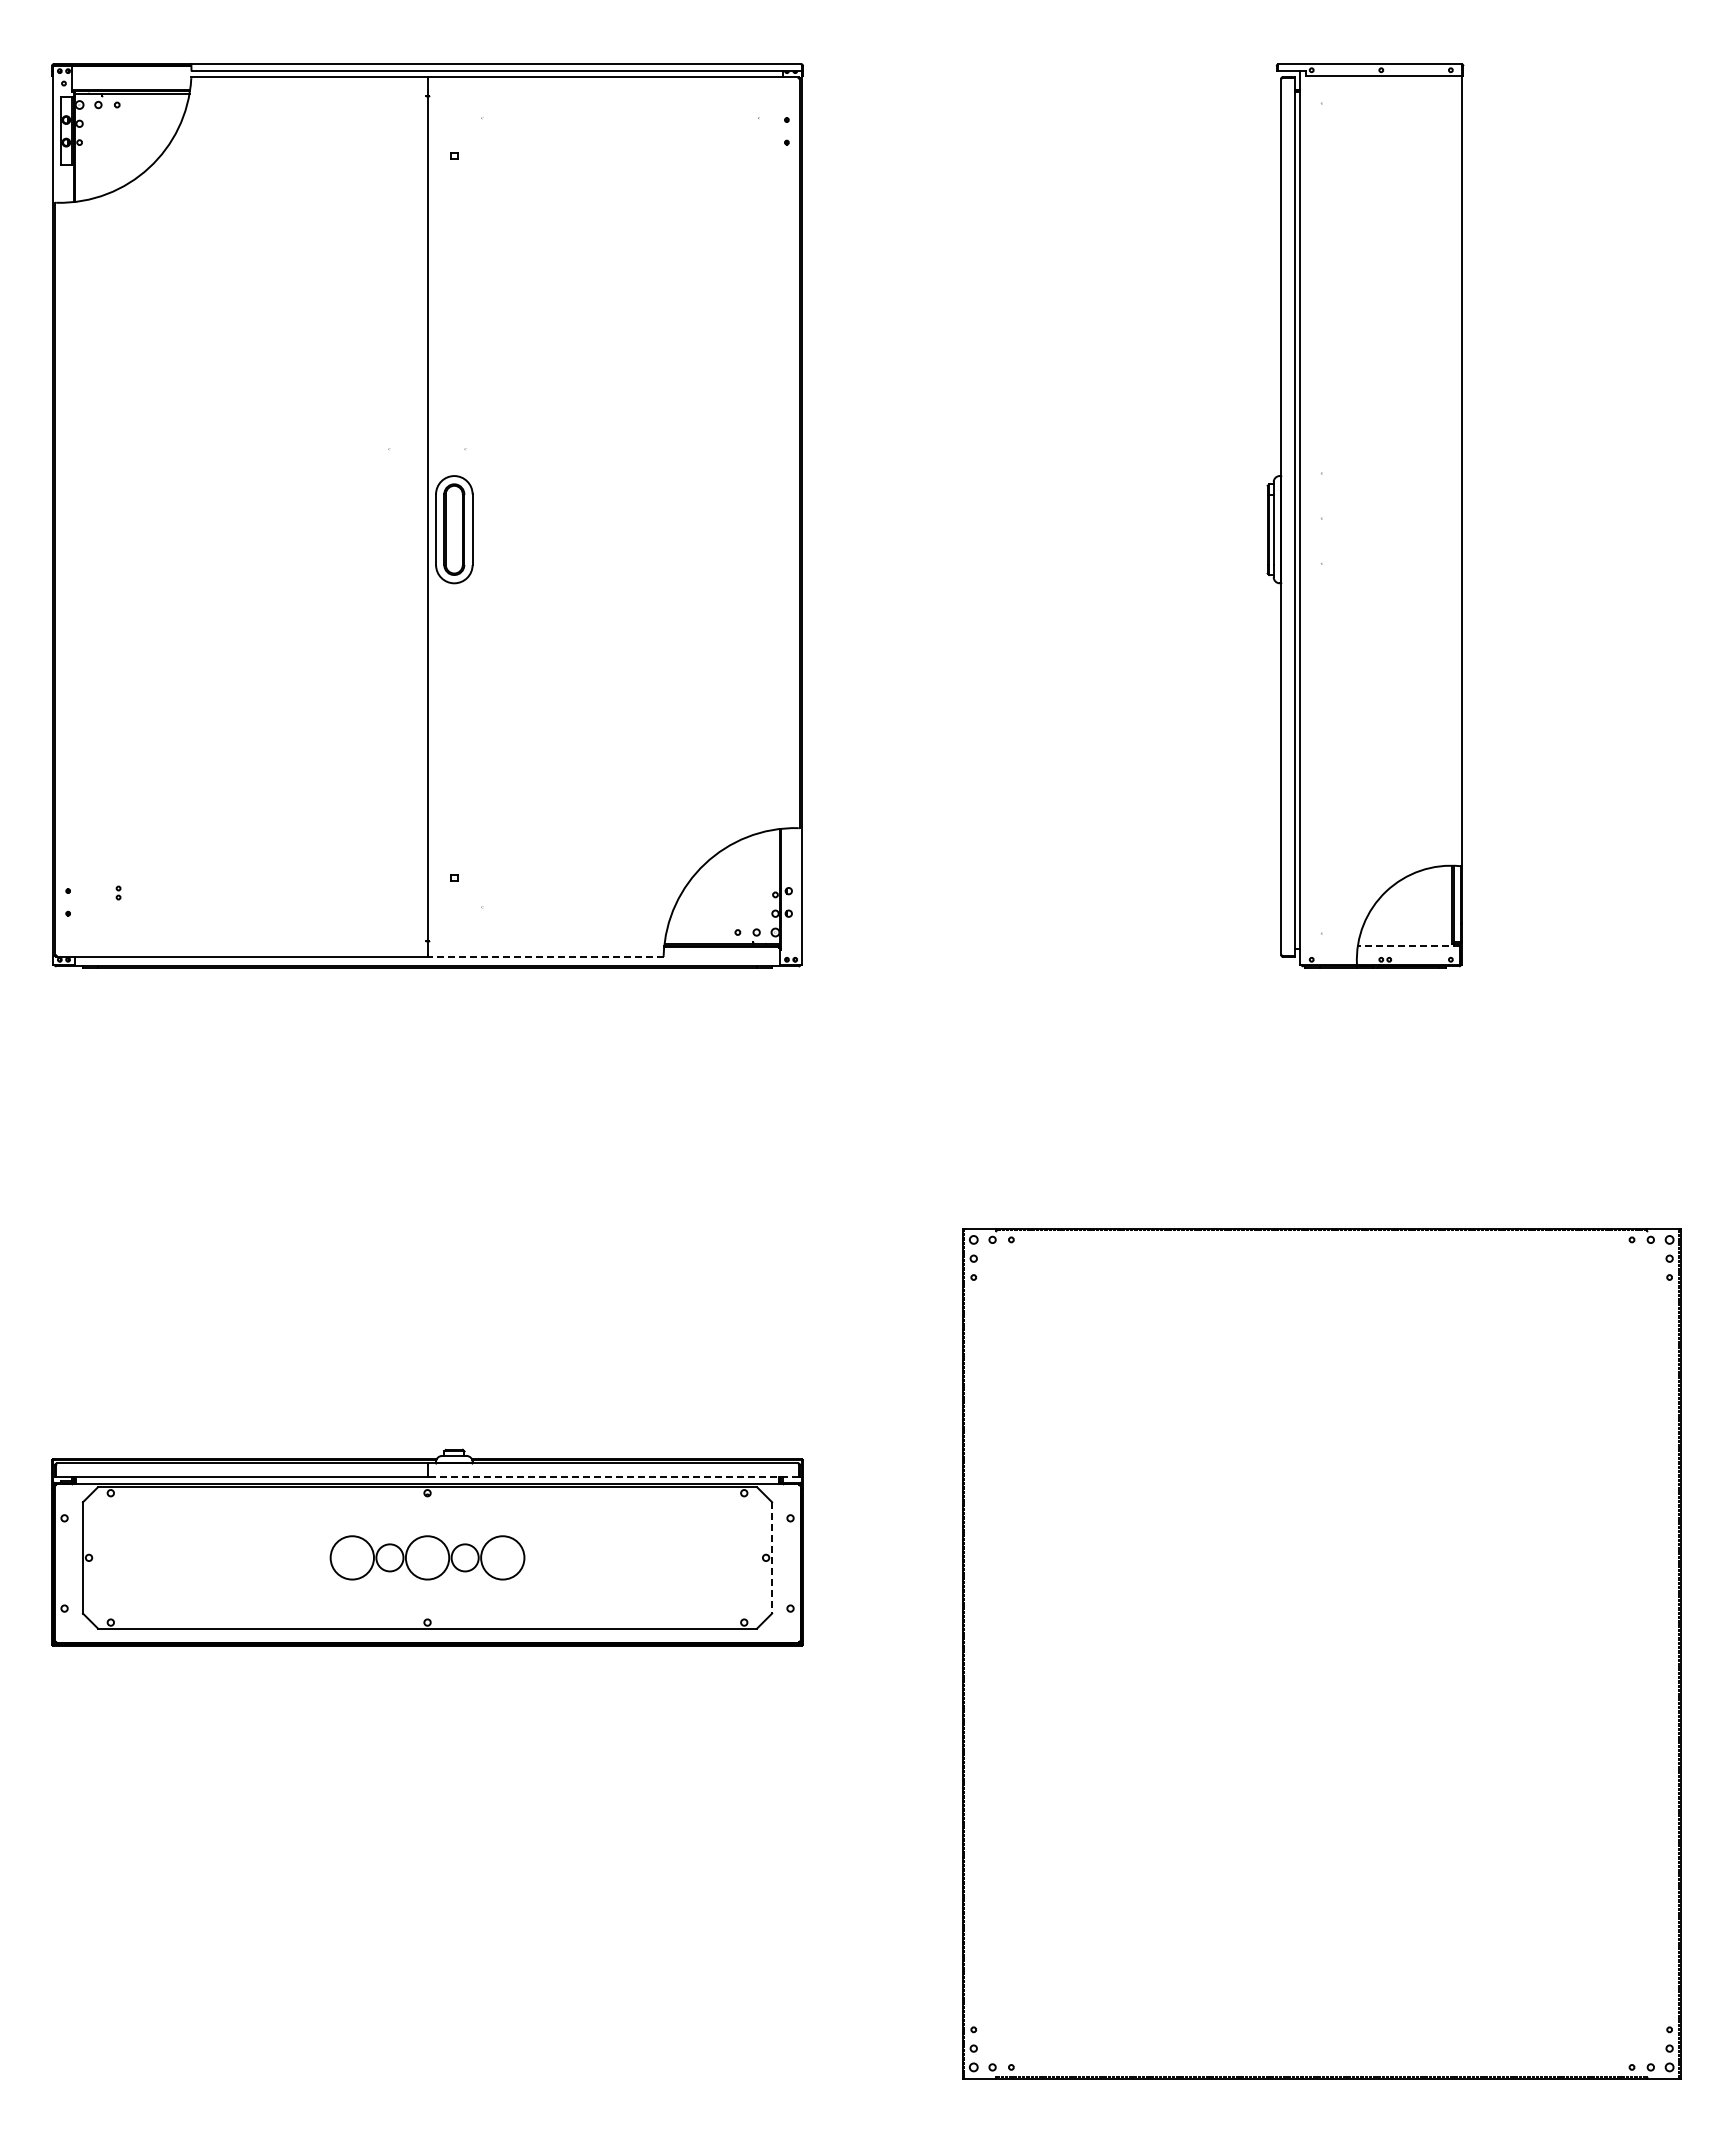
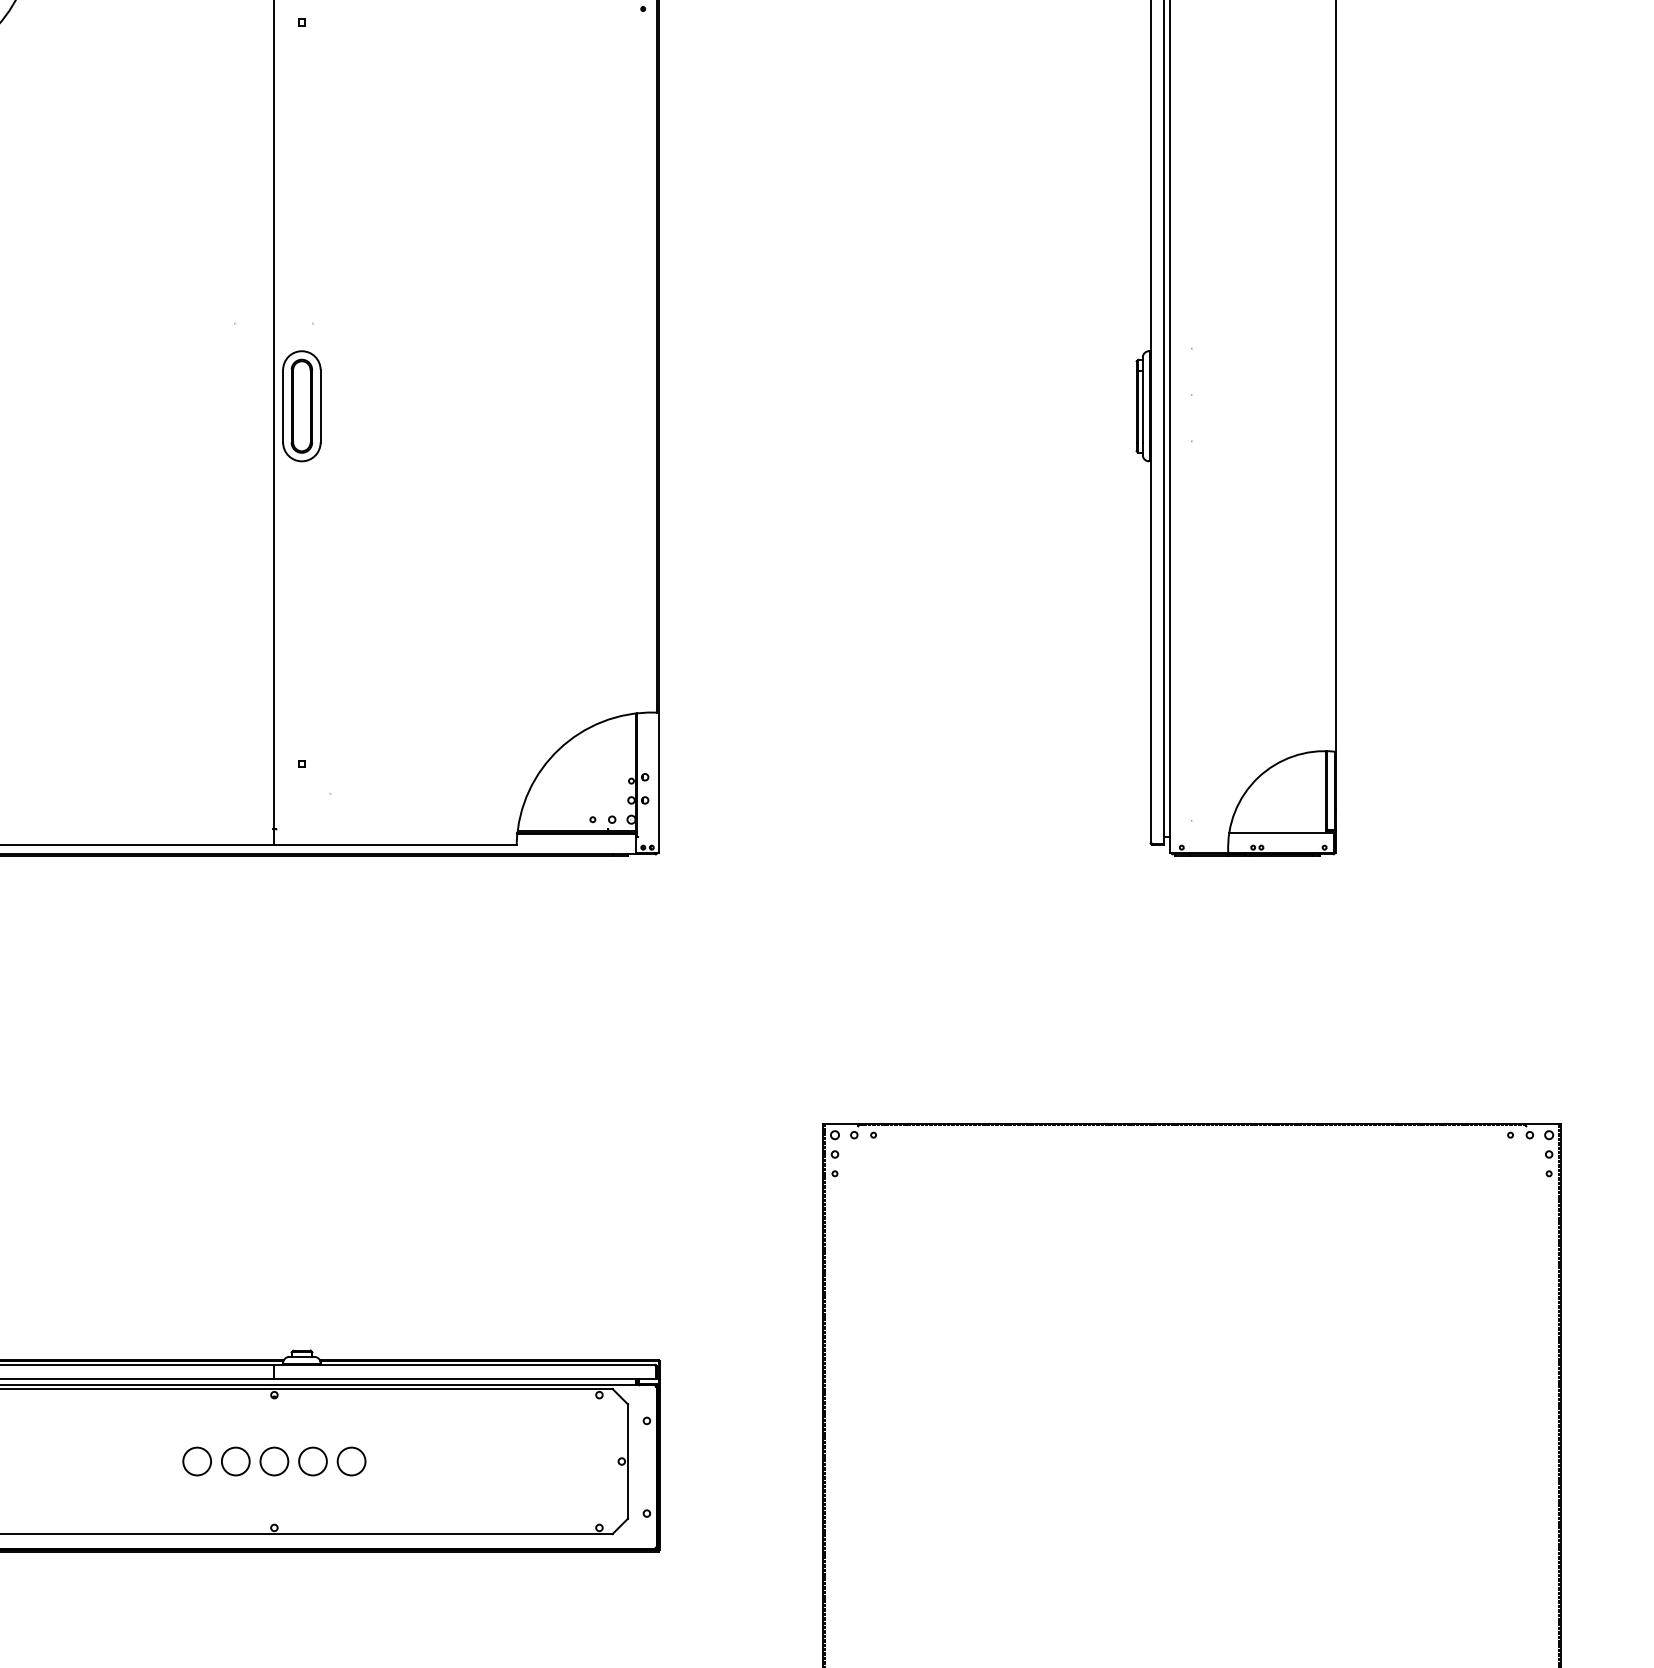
line: (1408, 945) -> (1281, 833), dashed -> solid
line: (545, 956) -> (395, 844), dashed -> solid
line: (613, 1477) -> (465, 1379), dashed -> solid
circle: (351, 1557) -> (196, 1461), size x0.62
circle: (427, 1557) -> (274, 1461), size x0.62
circle: (502, 1557) -> (351, 1461), size x0.62
line: (772, 1557) -> (628, 1461), dashed -> solid

